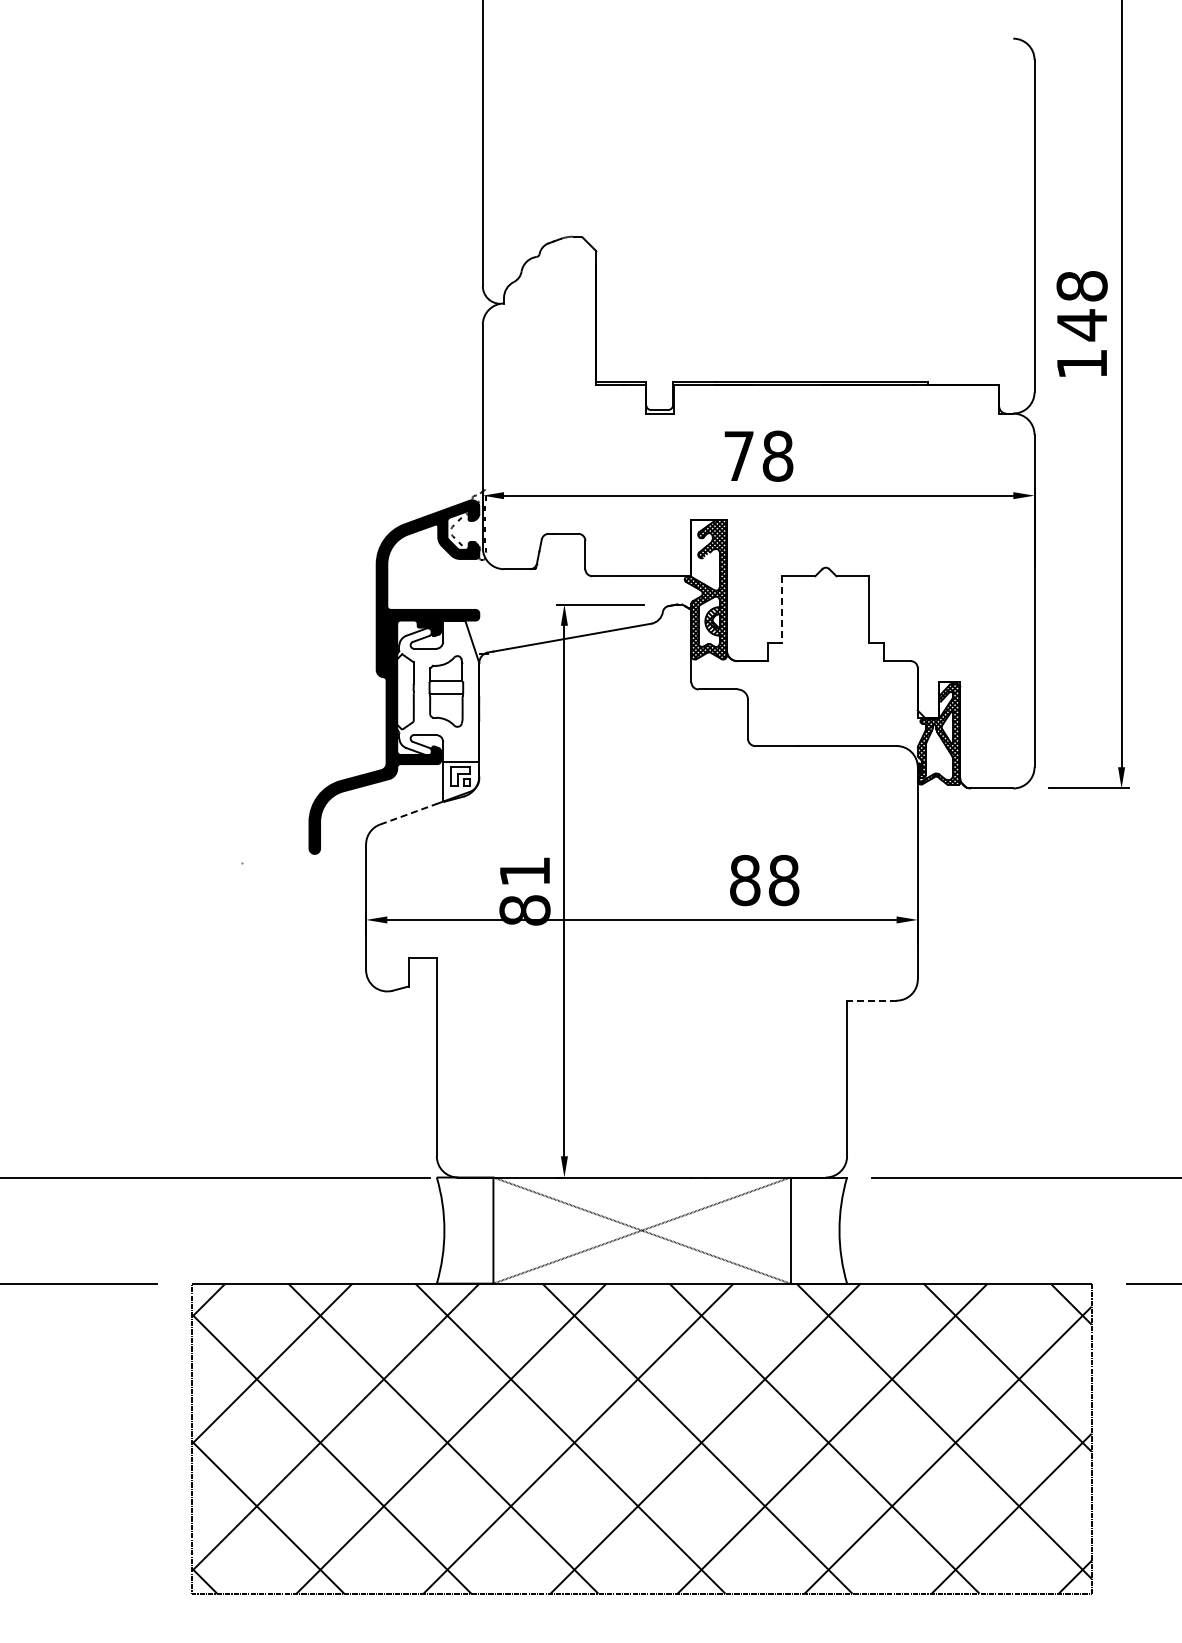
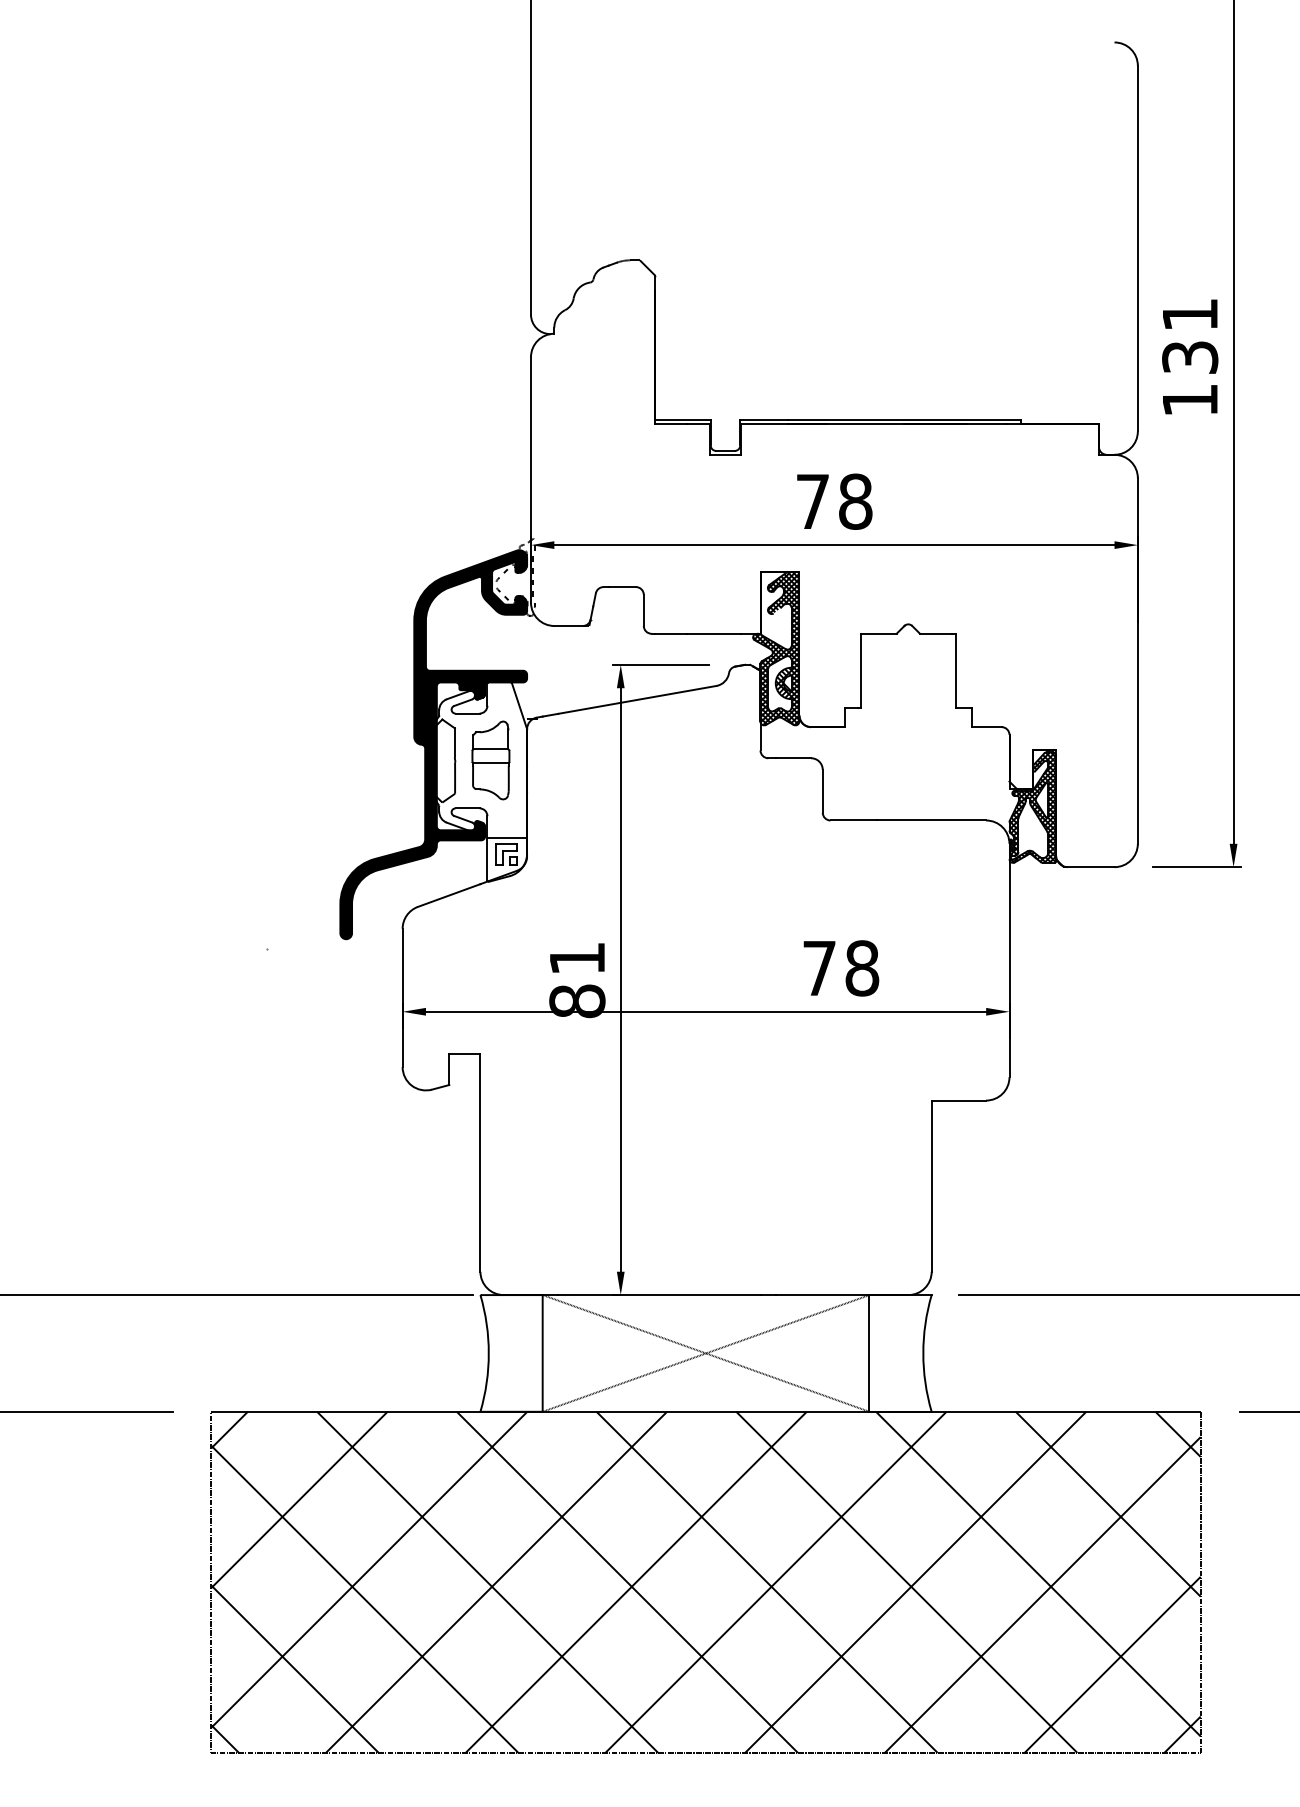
text: (1081, 306) -> (1189, 337), 148 -> 131
line: (782, 609) -> (860, 670), dashed -> solid
line: (408, 814) -> (449, 895), dashed -> solid
text: (745, 880) -> (819, 968), 88 -> 78
line: (871, 1000) -> (958, 1100), dashed -> solid

